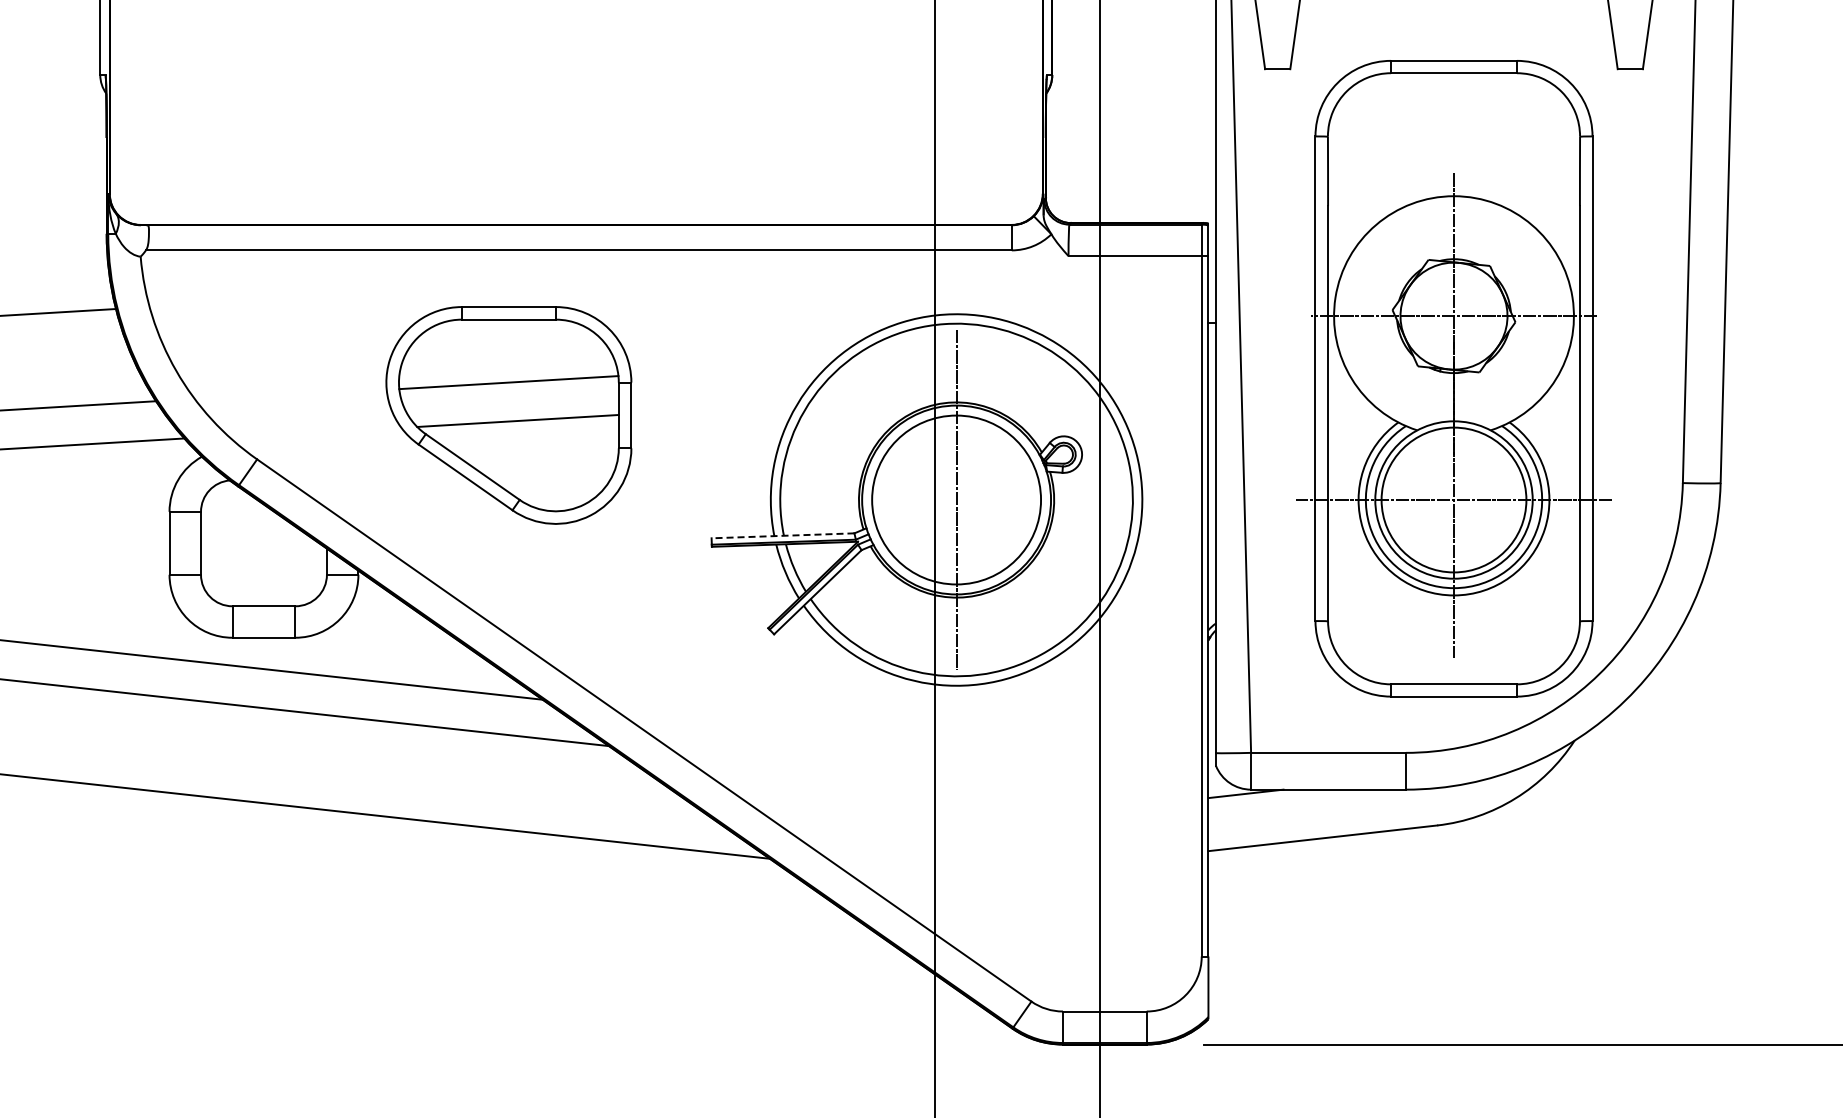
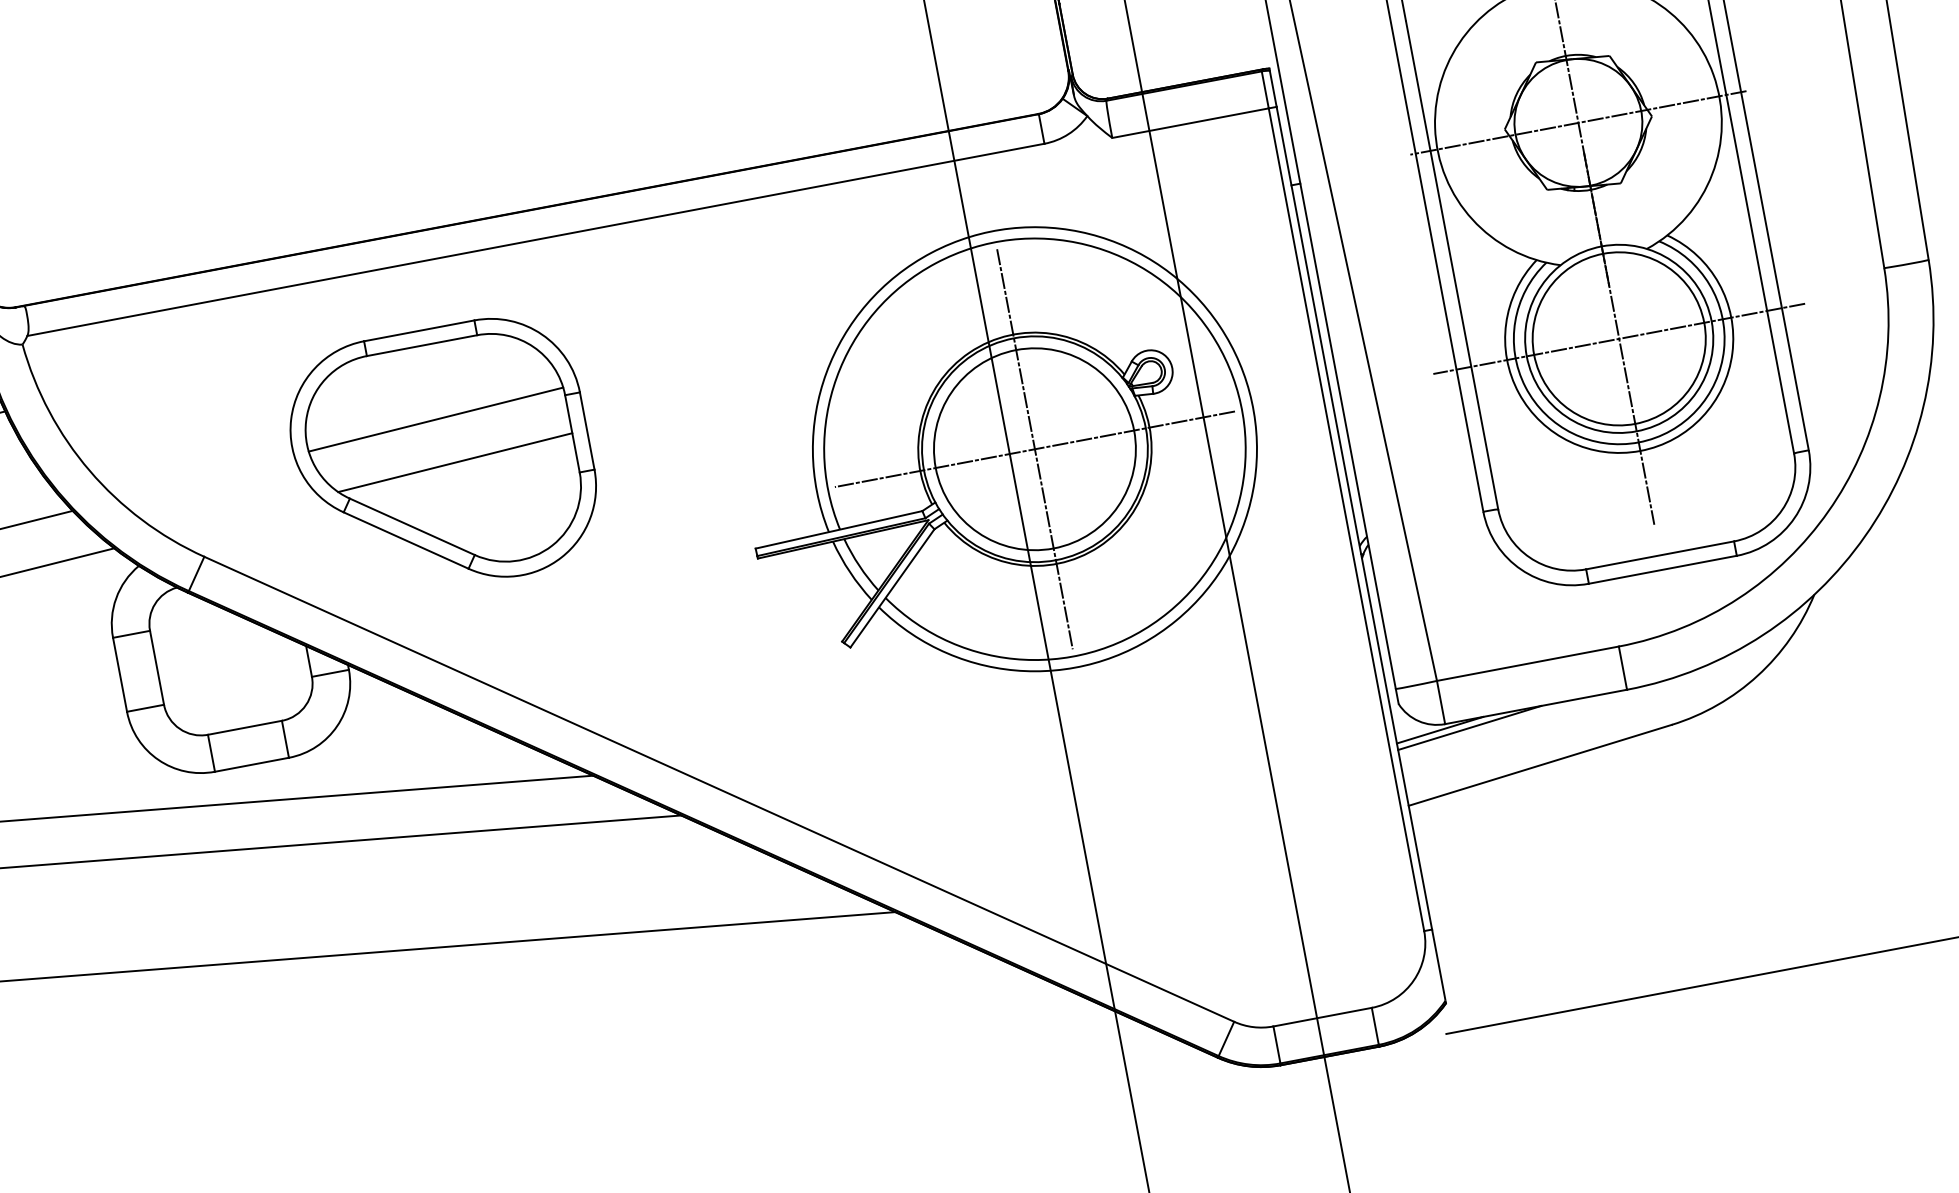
part: (508, 415) -> (442, 458), moved
line: (956, 500) -> (1034, 449), added
line: (782, 535) -> (838, 529), dashed -> solid
line: (1270, 796) -> (1469, 727), added

